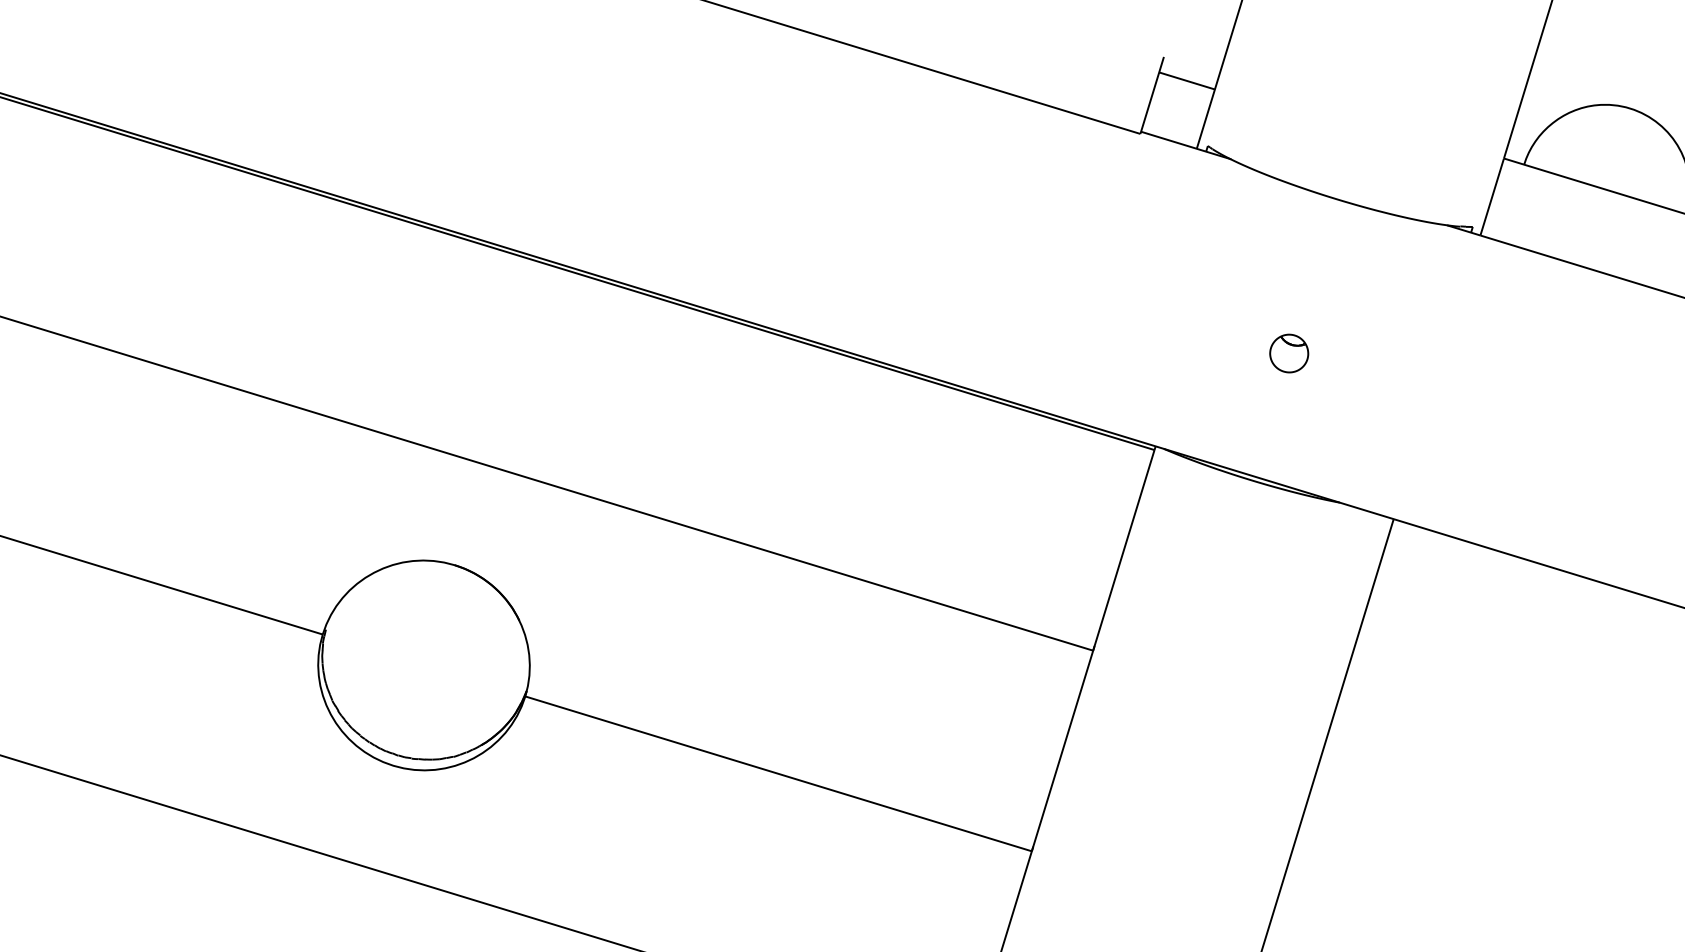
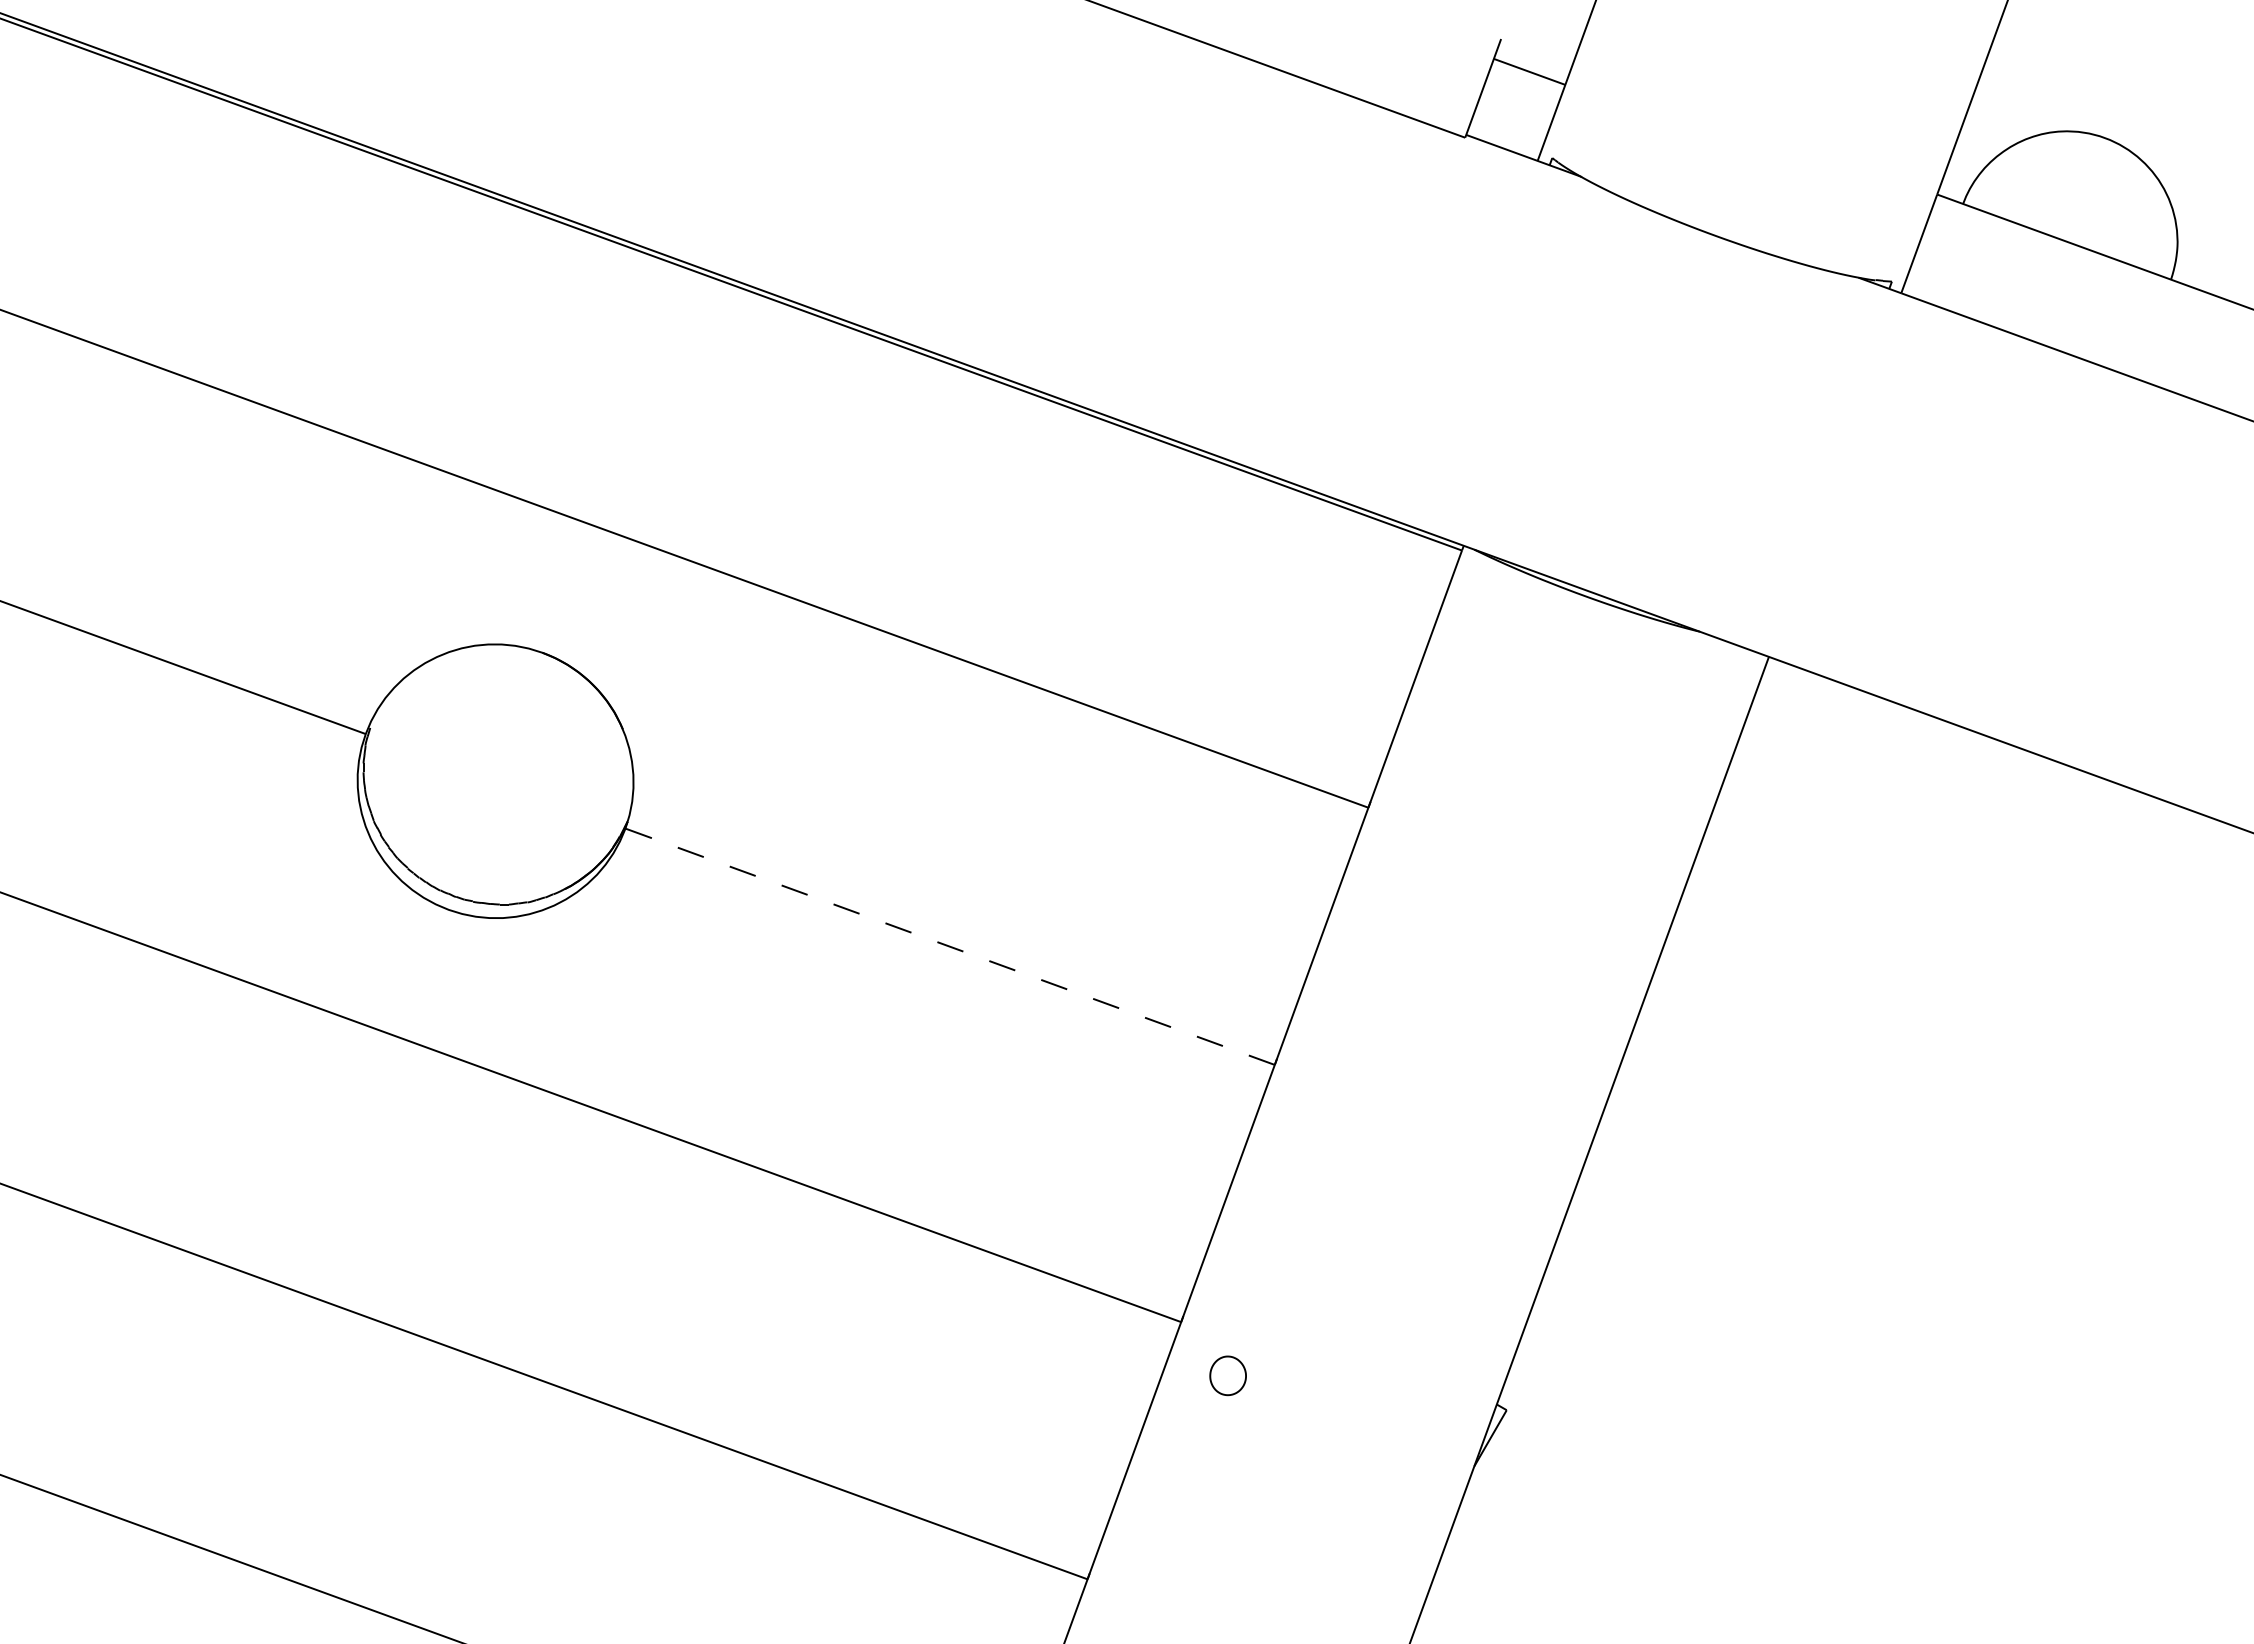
part: (1288, 353) -> (1643, 433), removed
line: (778, 773) -> (949, 946), solid -> dashed

